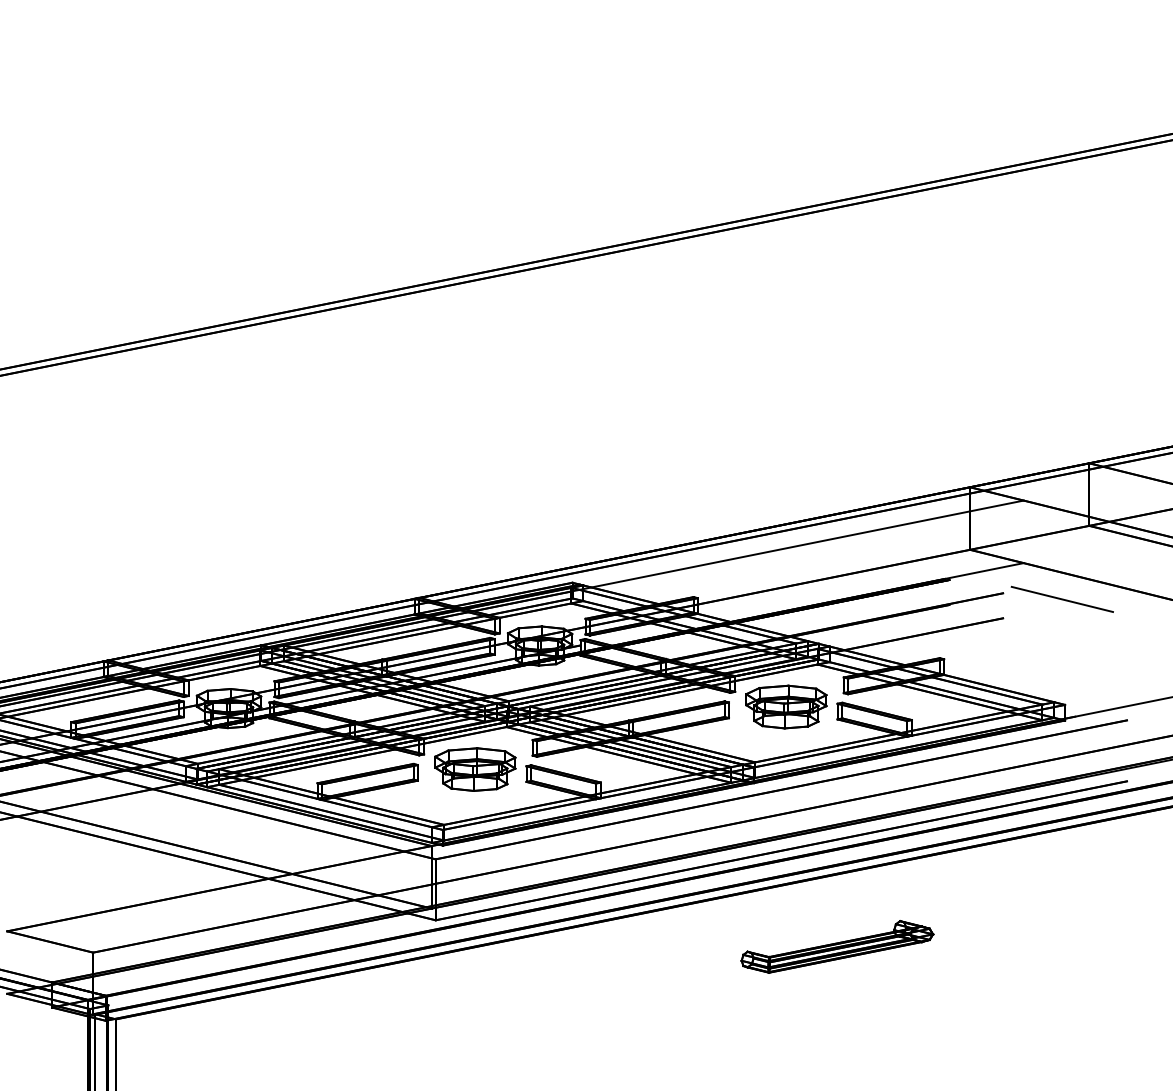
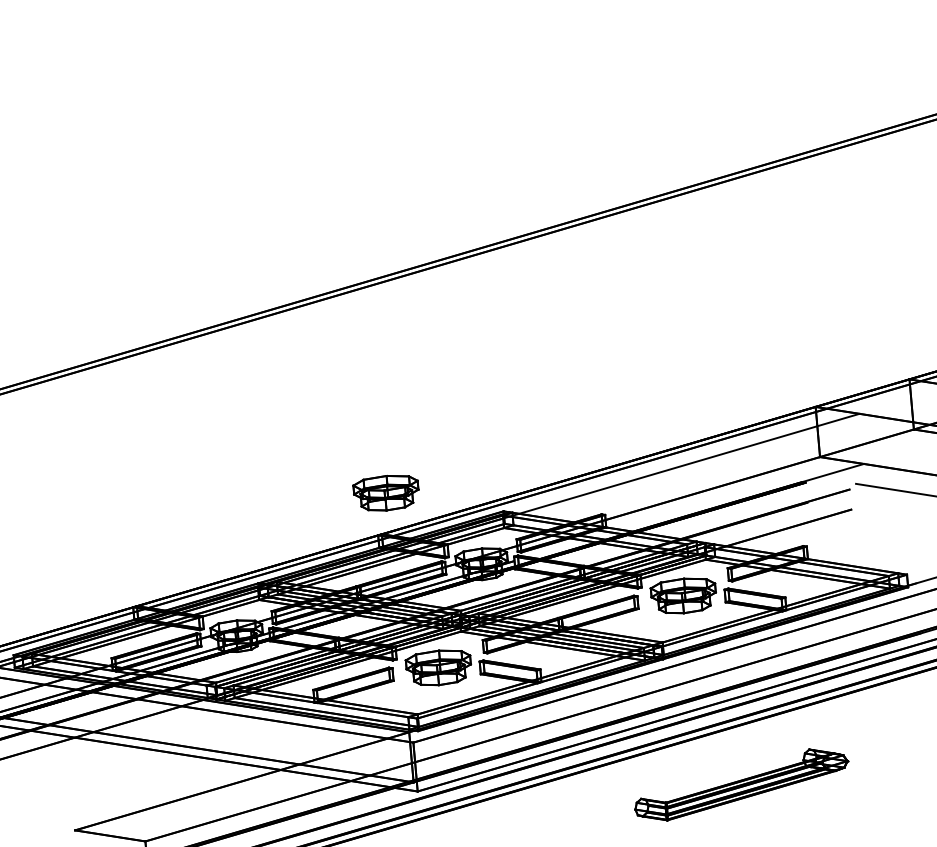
part: (429, 547) -> (386, 493), added
part: (837, 946) -> (741, 784), size x1.4

